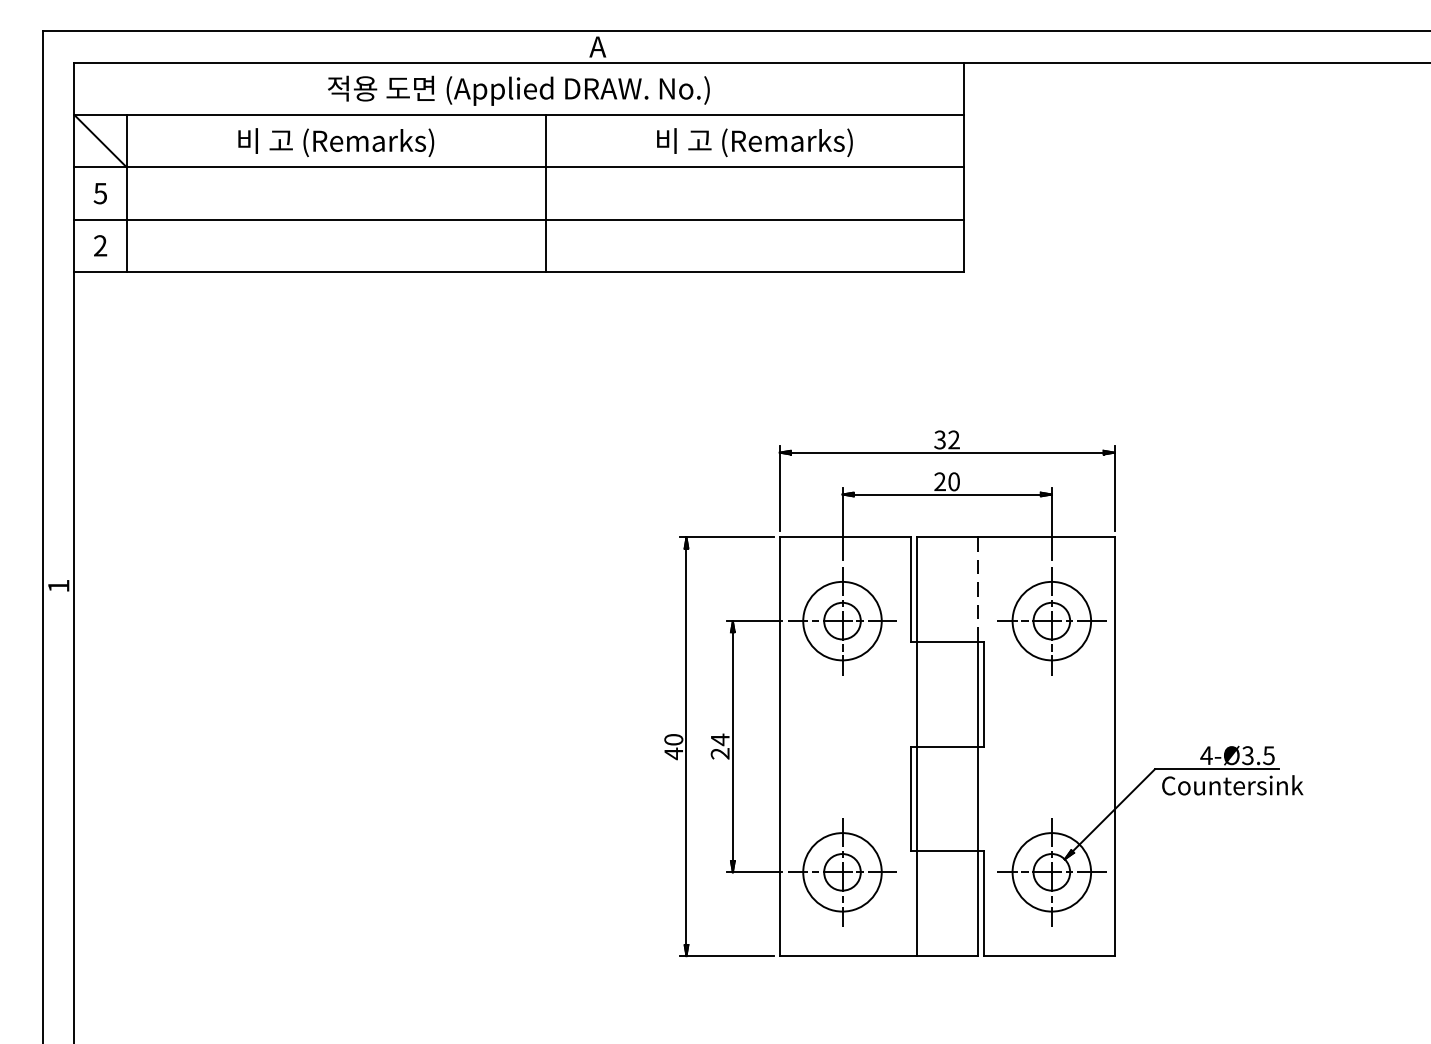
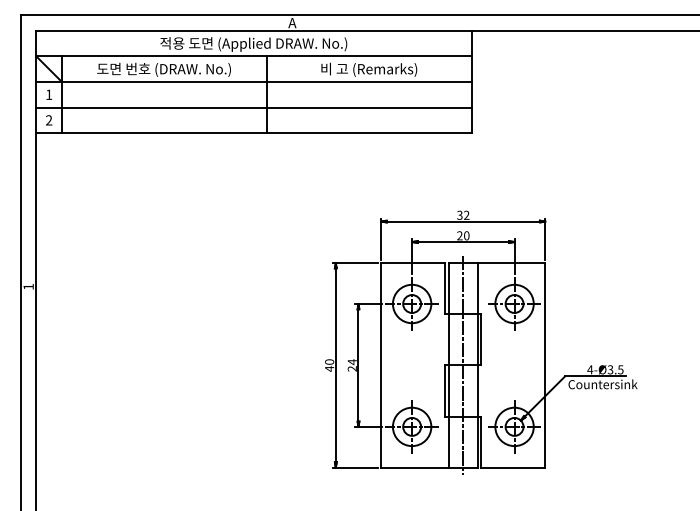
text: (334, 141) -> (163, 69), 비 고 (Remarks) -> 도면 번호 (DRAW. No.)
text: (99, 192) -> (48, 94), 5 -> 1
line: (978, 589) -> (478, 288), dashed -> solid
line: (947, 746) -> (463, 365), added

